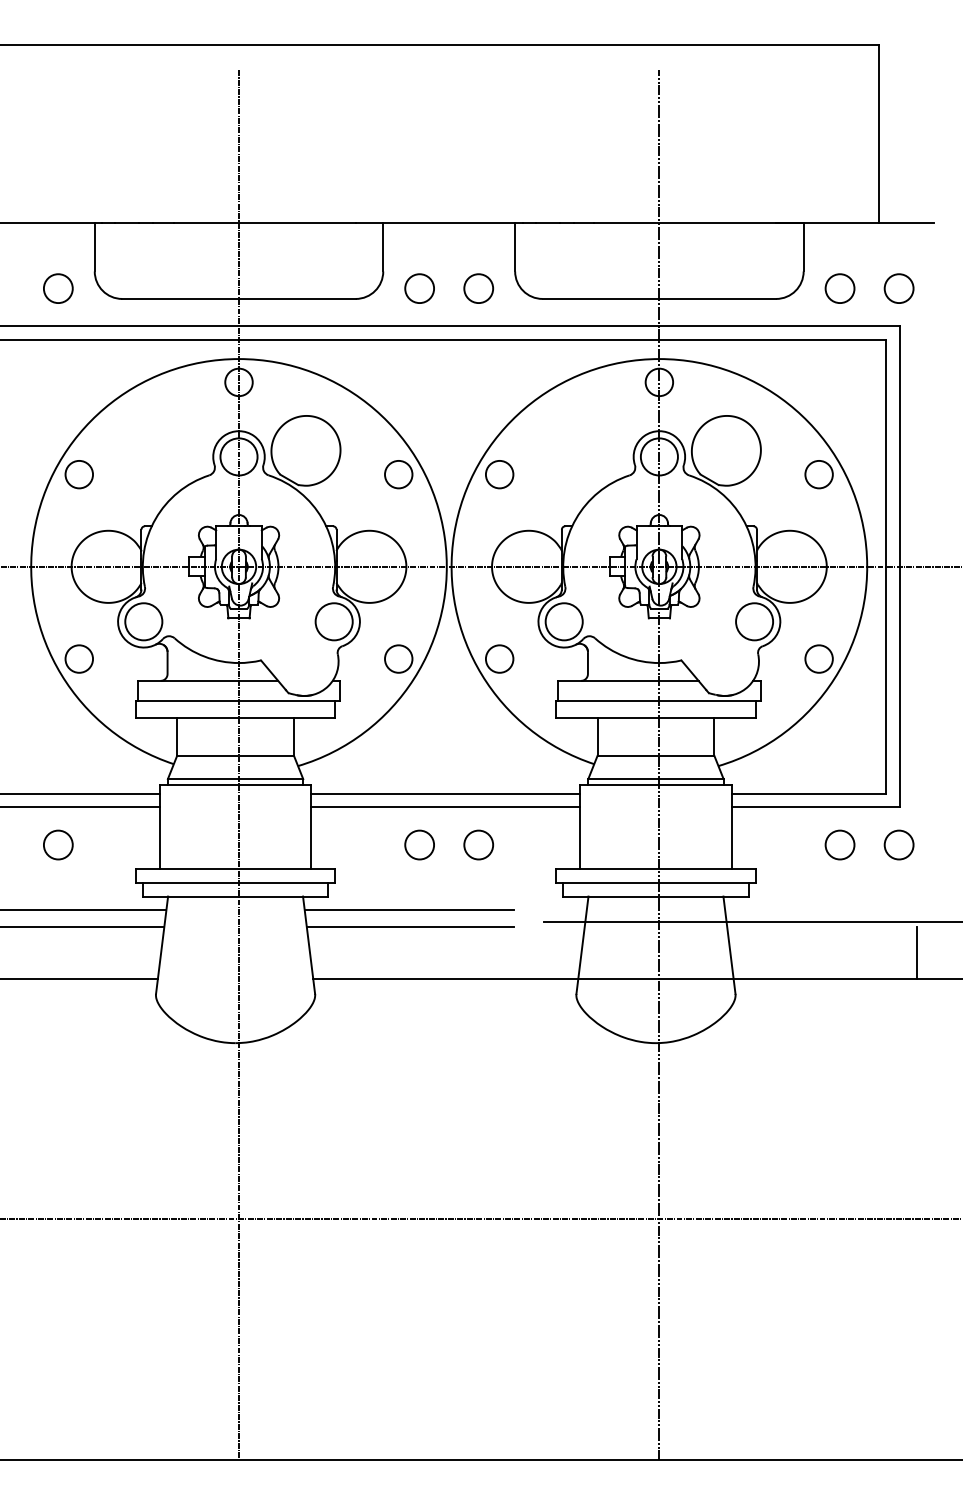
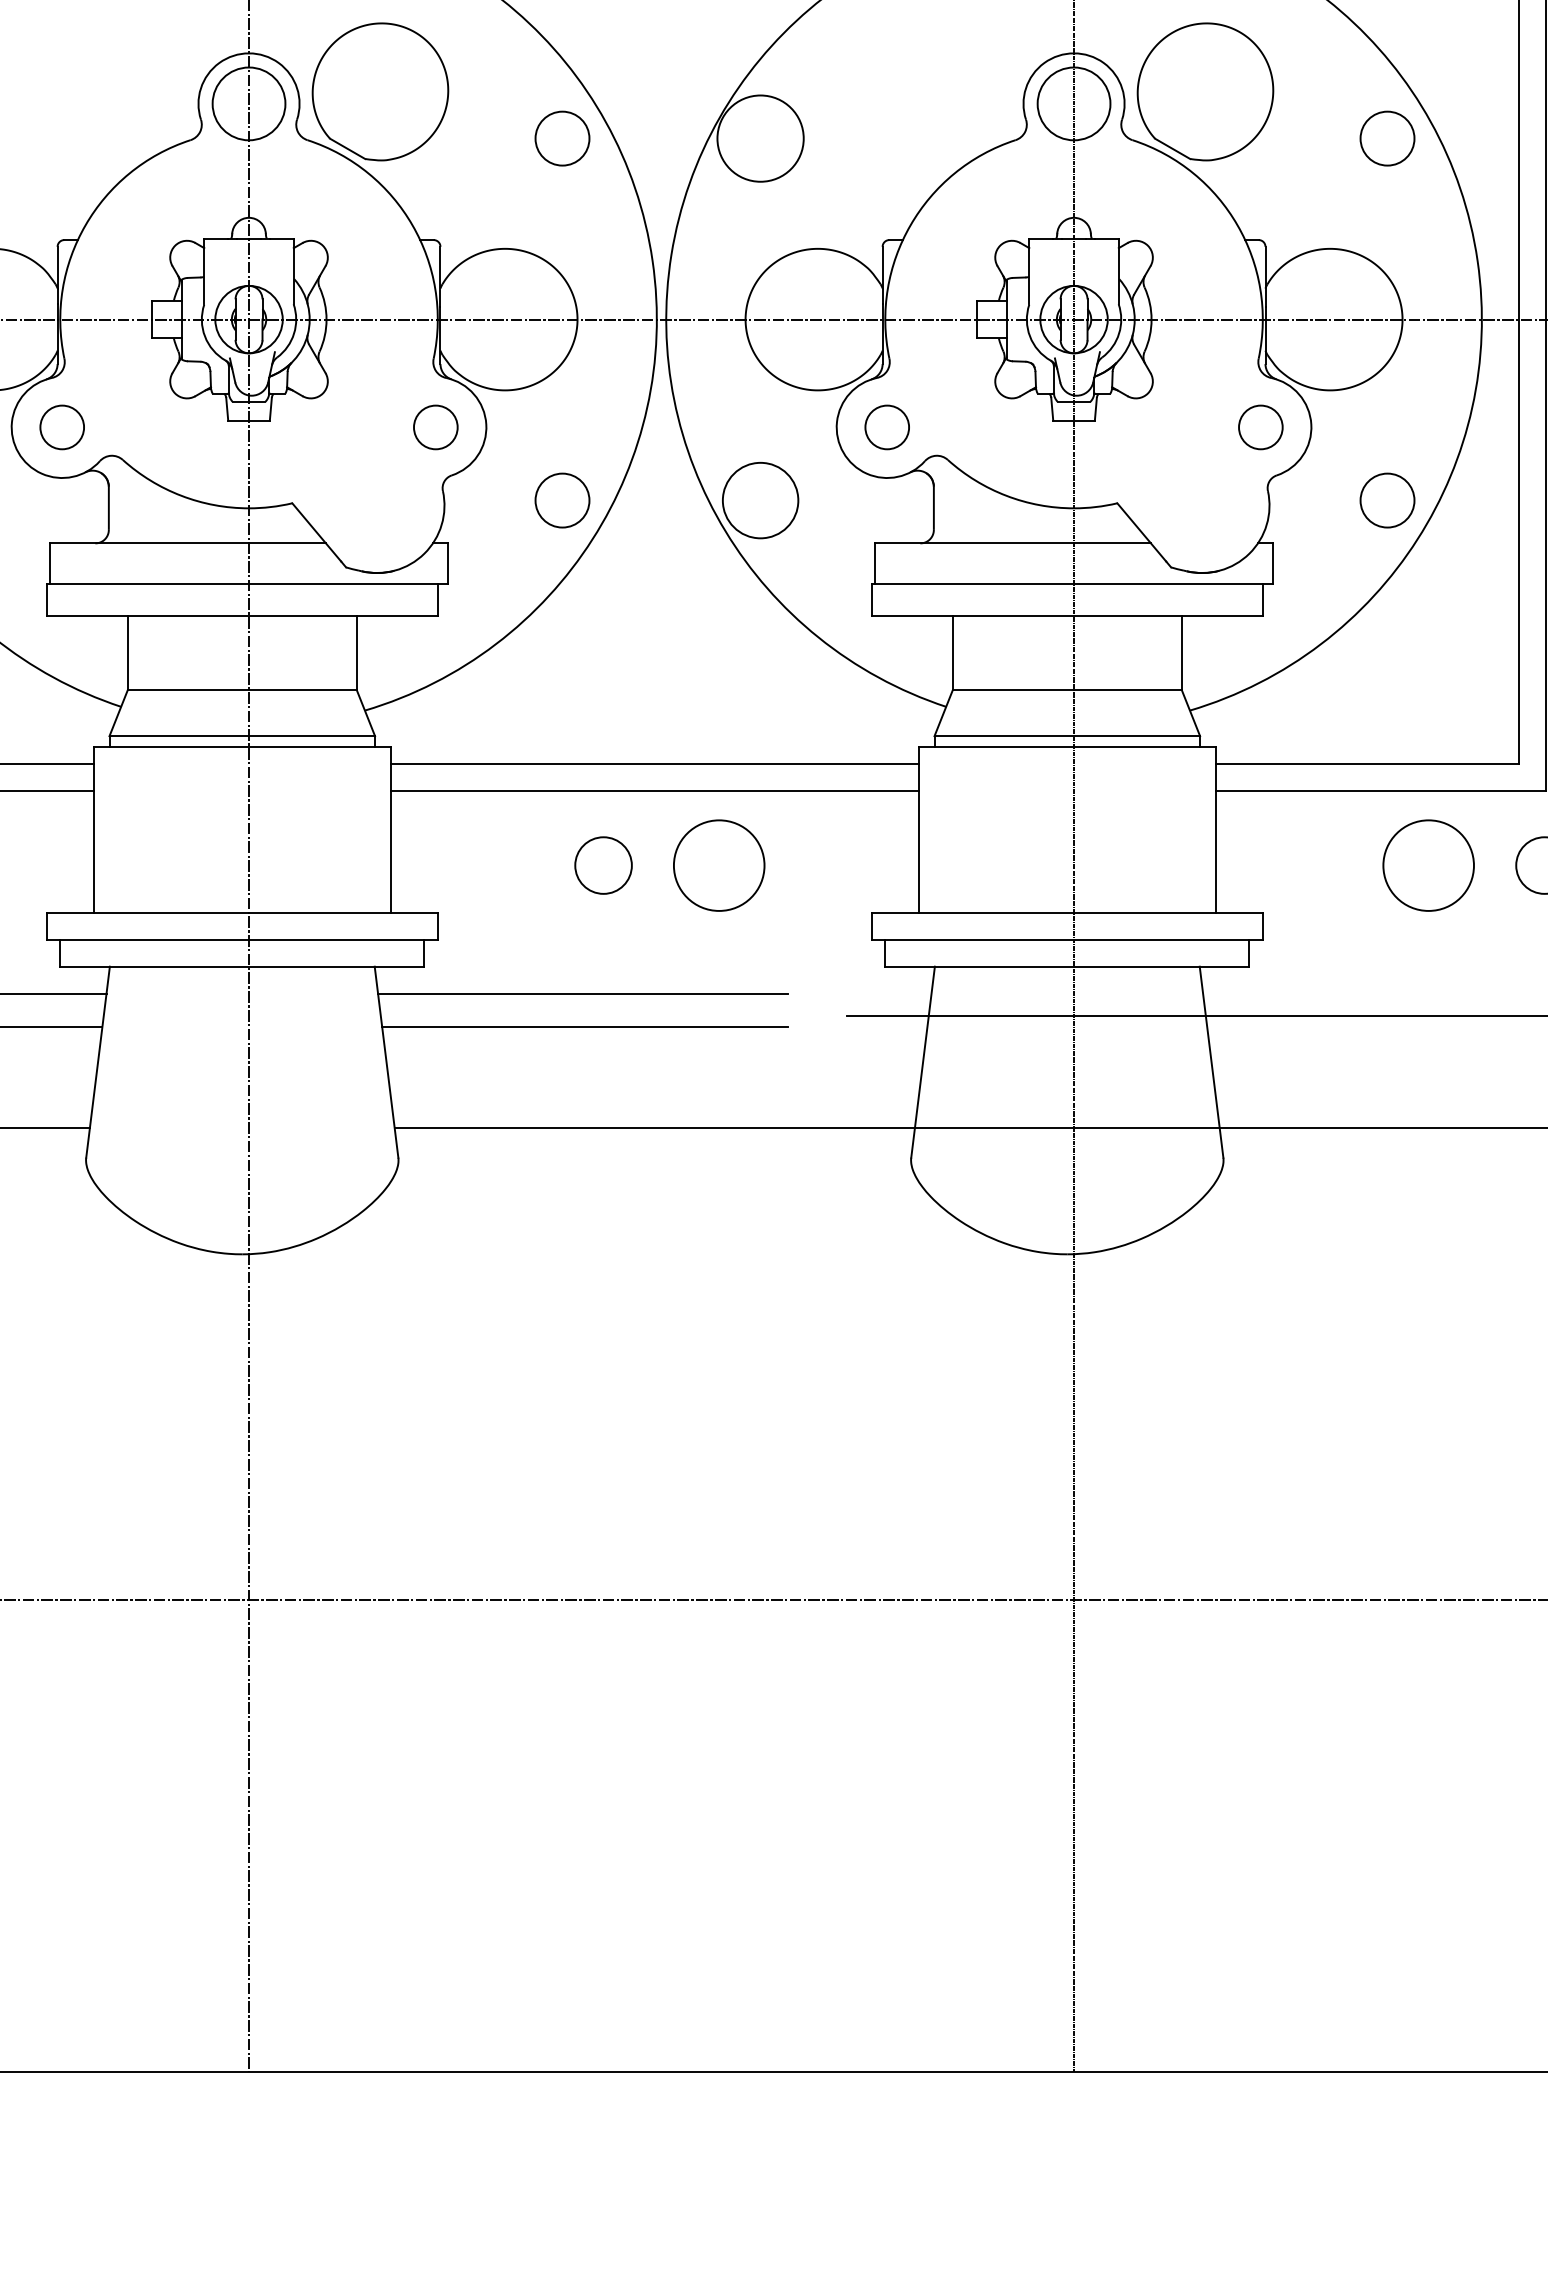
circle: (499, 474) -> (760, 138), size x1.6
circle: (143, 621) -> (61, 426), size x0.6
circle: (333, 621) -> (434, 426), size x0.6
circle: (563, 621) -> (885, 426), size x0.6
circle: (754, 621) -> (1260, 426), size x0.6
circle: (499, 658) -> (760, 499), size x1.4
circle: (478, 844) -> (719, 864), size x1.6
circle: (839, 844) -> (1427, 864), size x1.6

